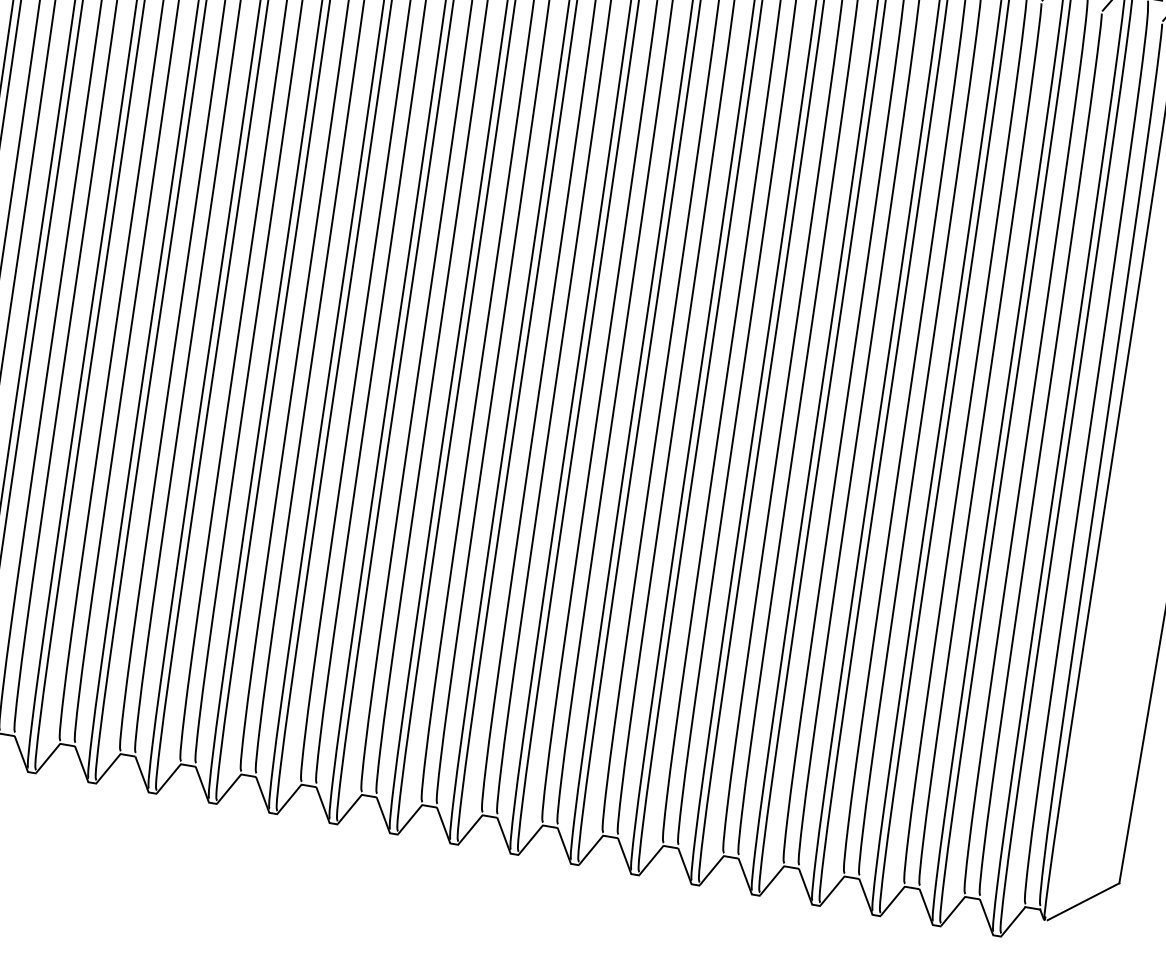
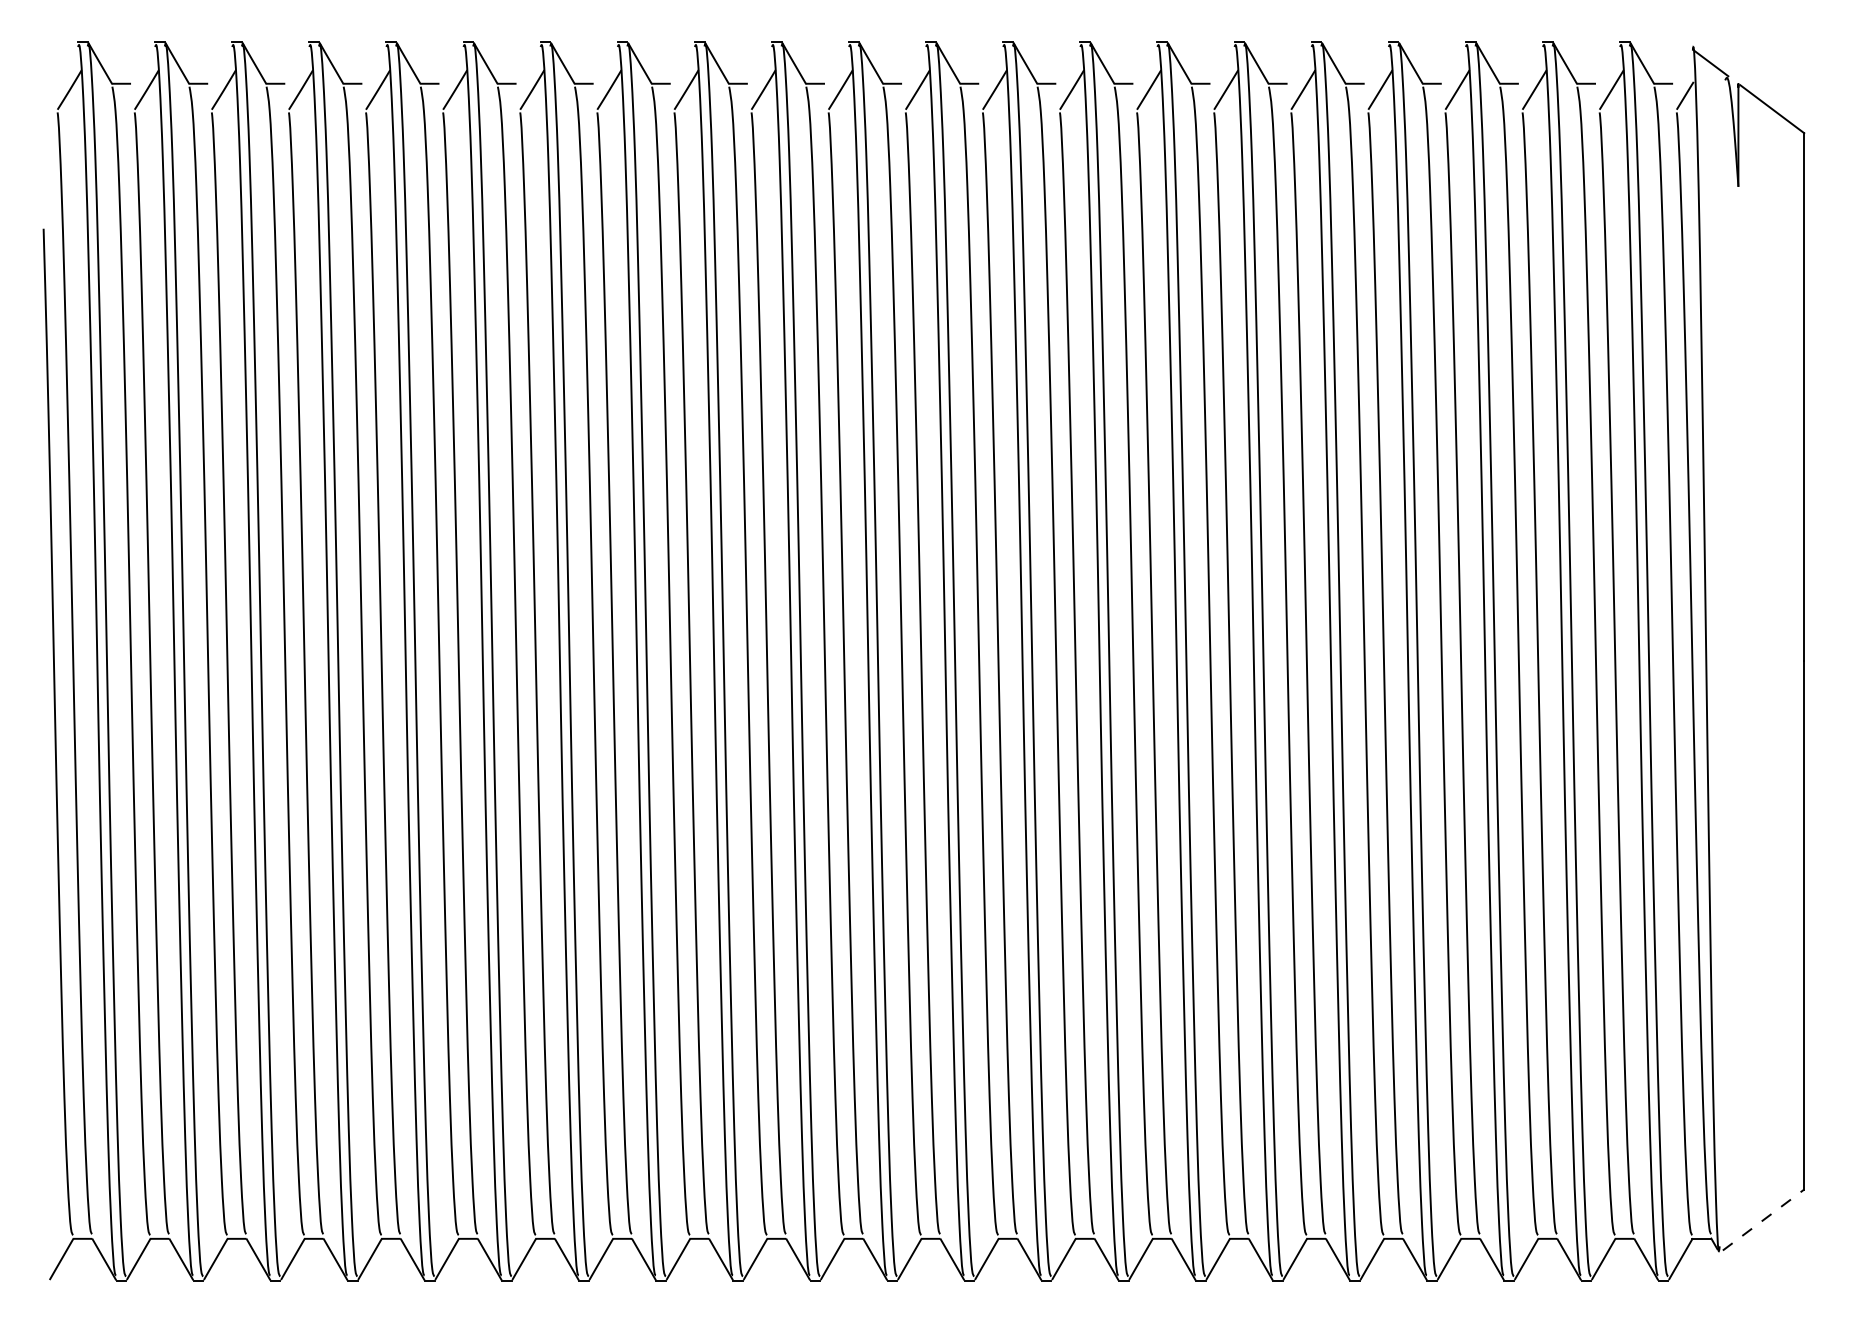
line: (1083, 902) -> (1763, 1220), solid -> dashed

